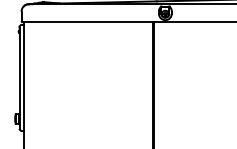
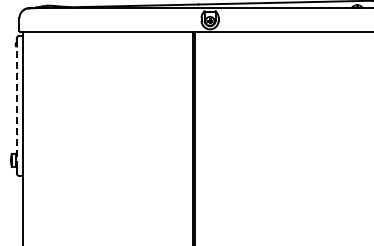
line: (19, 77) -> (16, 105), solid -> dashed

